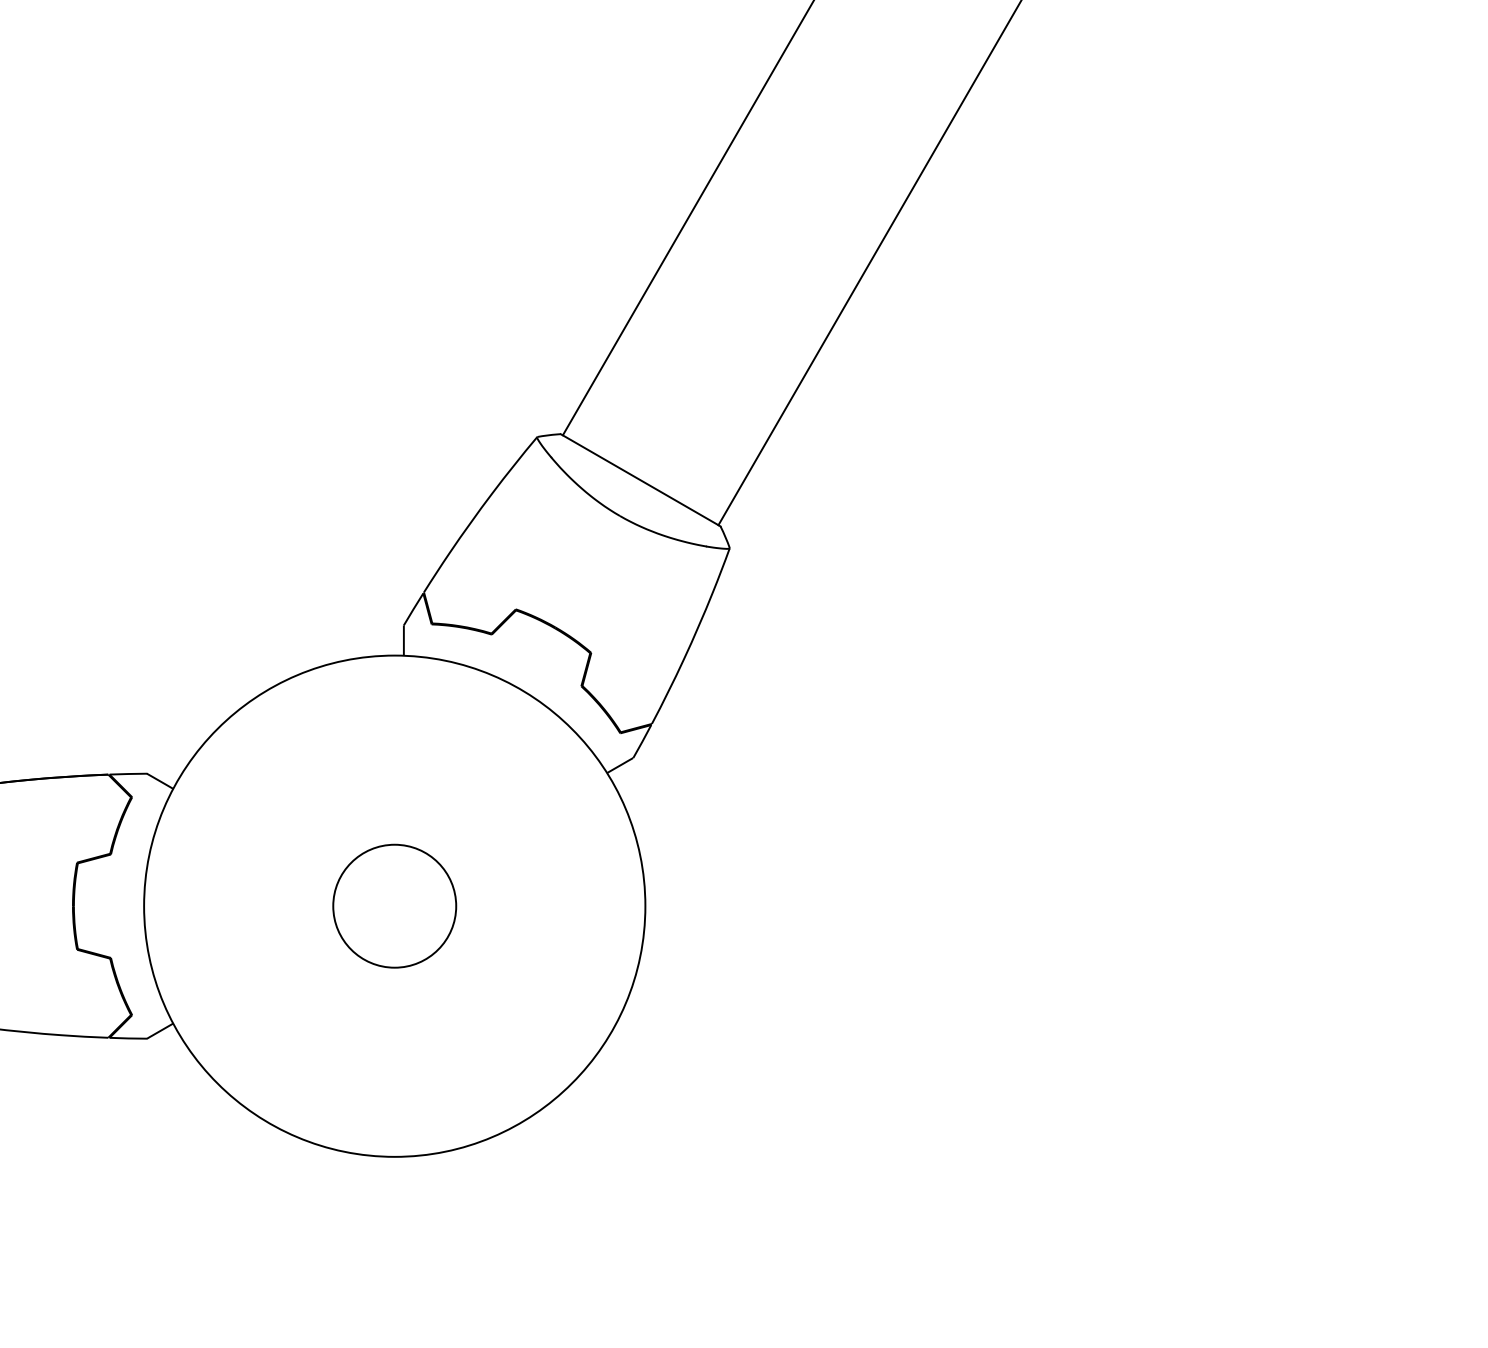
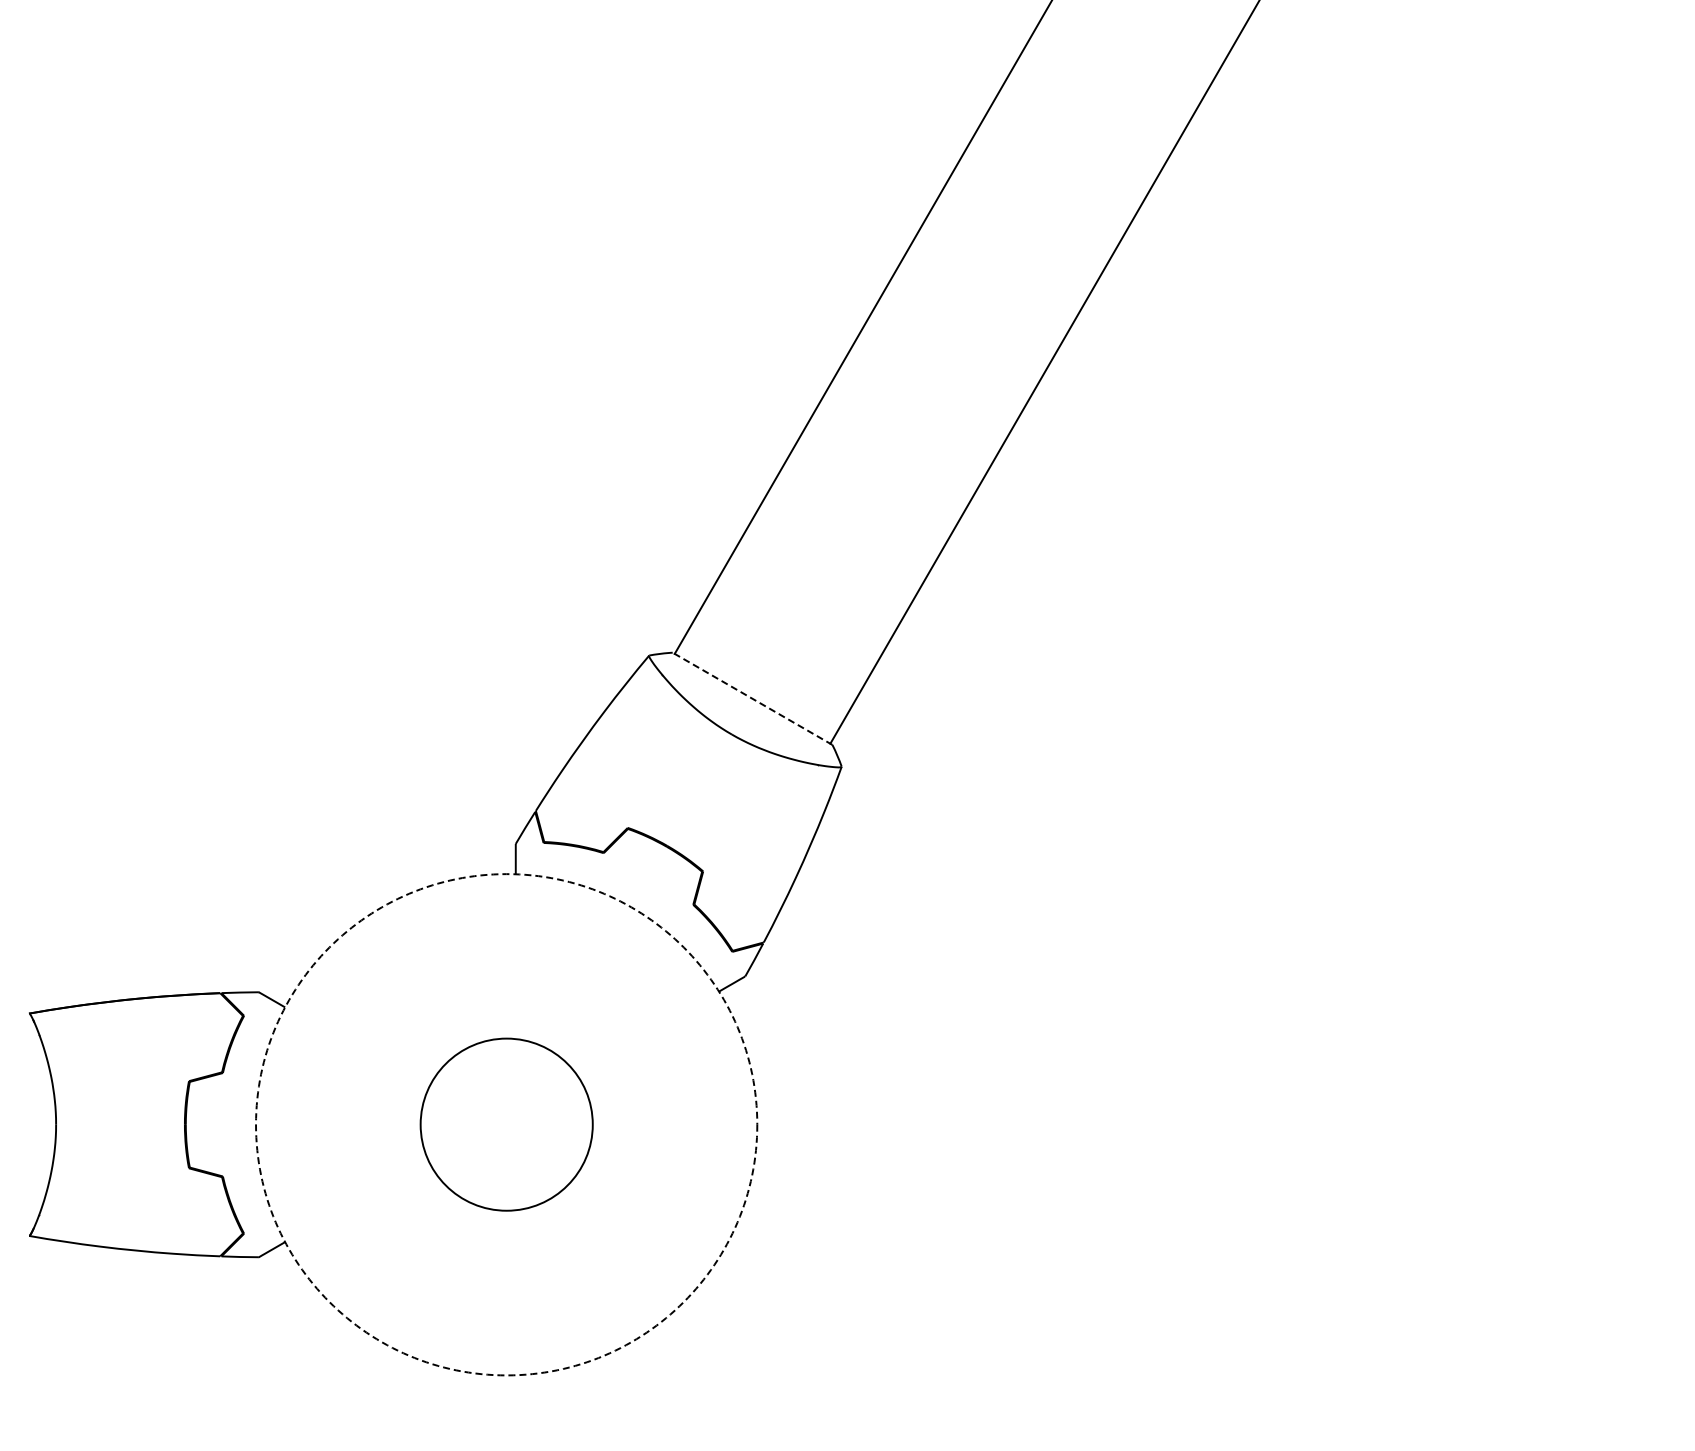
line: (640, 479) -> (752, 698), solid -> dashed
circle: (394, 905) -> (506, 1124), size x1.4
circle: (394, 905) -> (506, 1124), solid -> dashed

